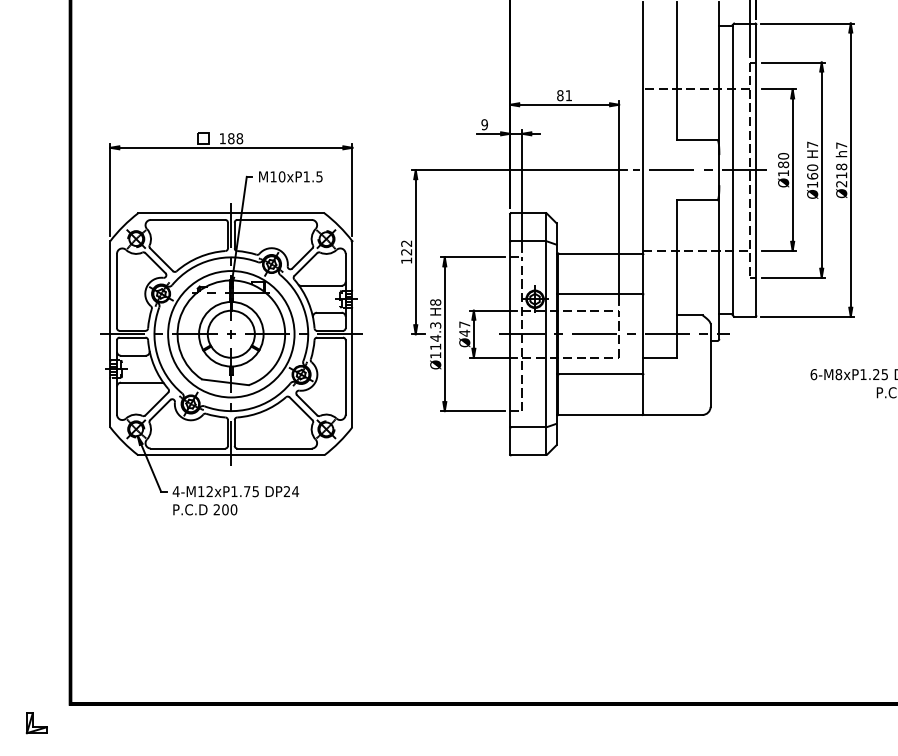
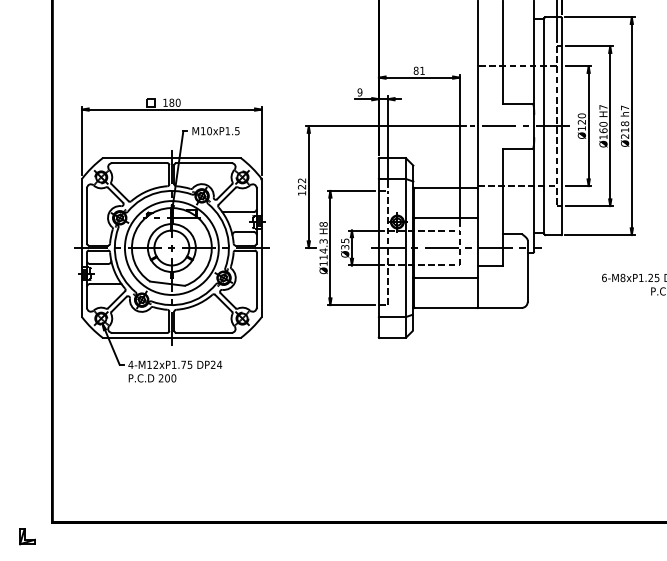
text: (239, 138) -> (177, 102), 188 -> 180
text: (783, 164) -> (581, 121), Ø180 -> Ø120
text: (464, 328) -> (345, 243), Ø47 -> Ø35

